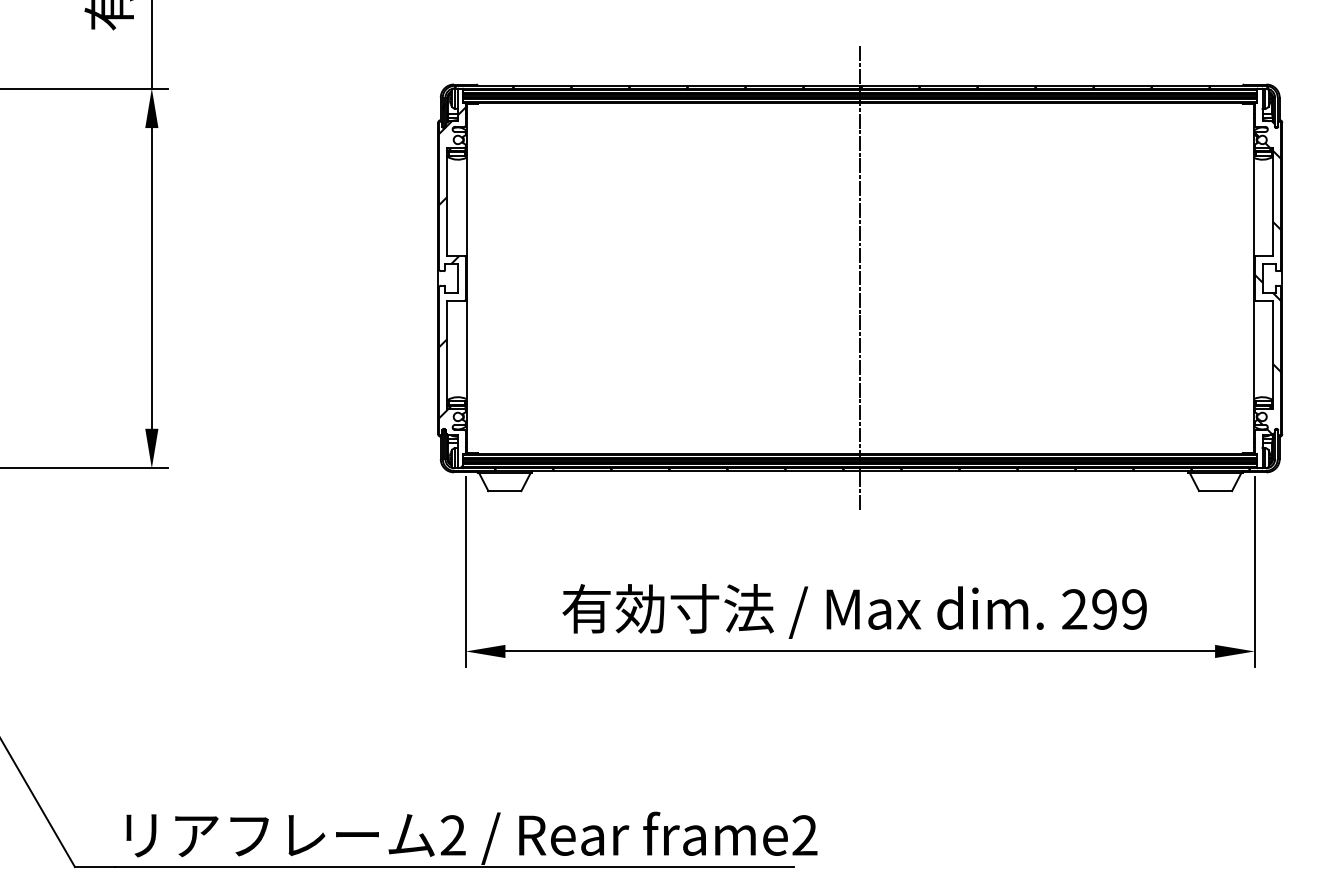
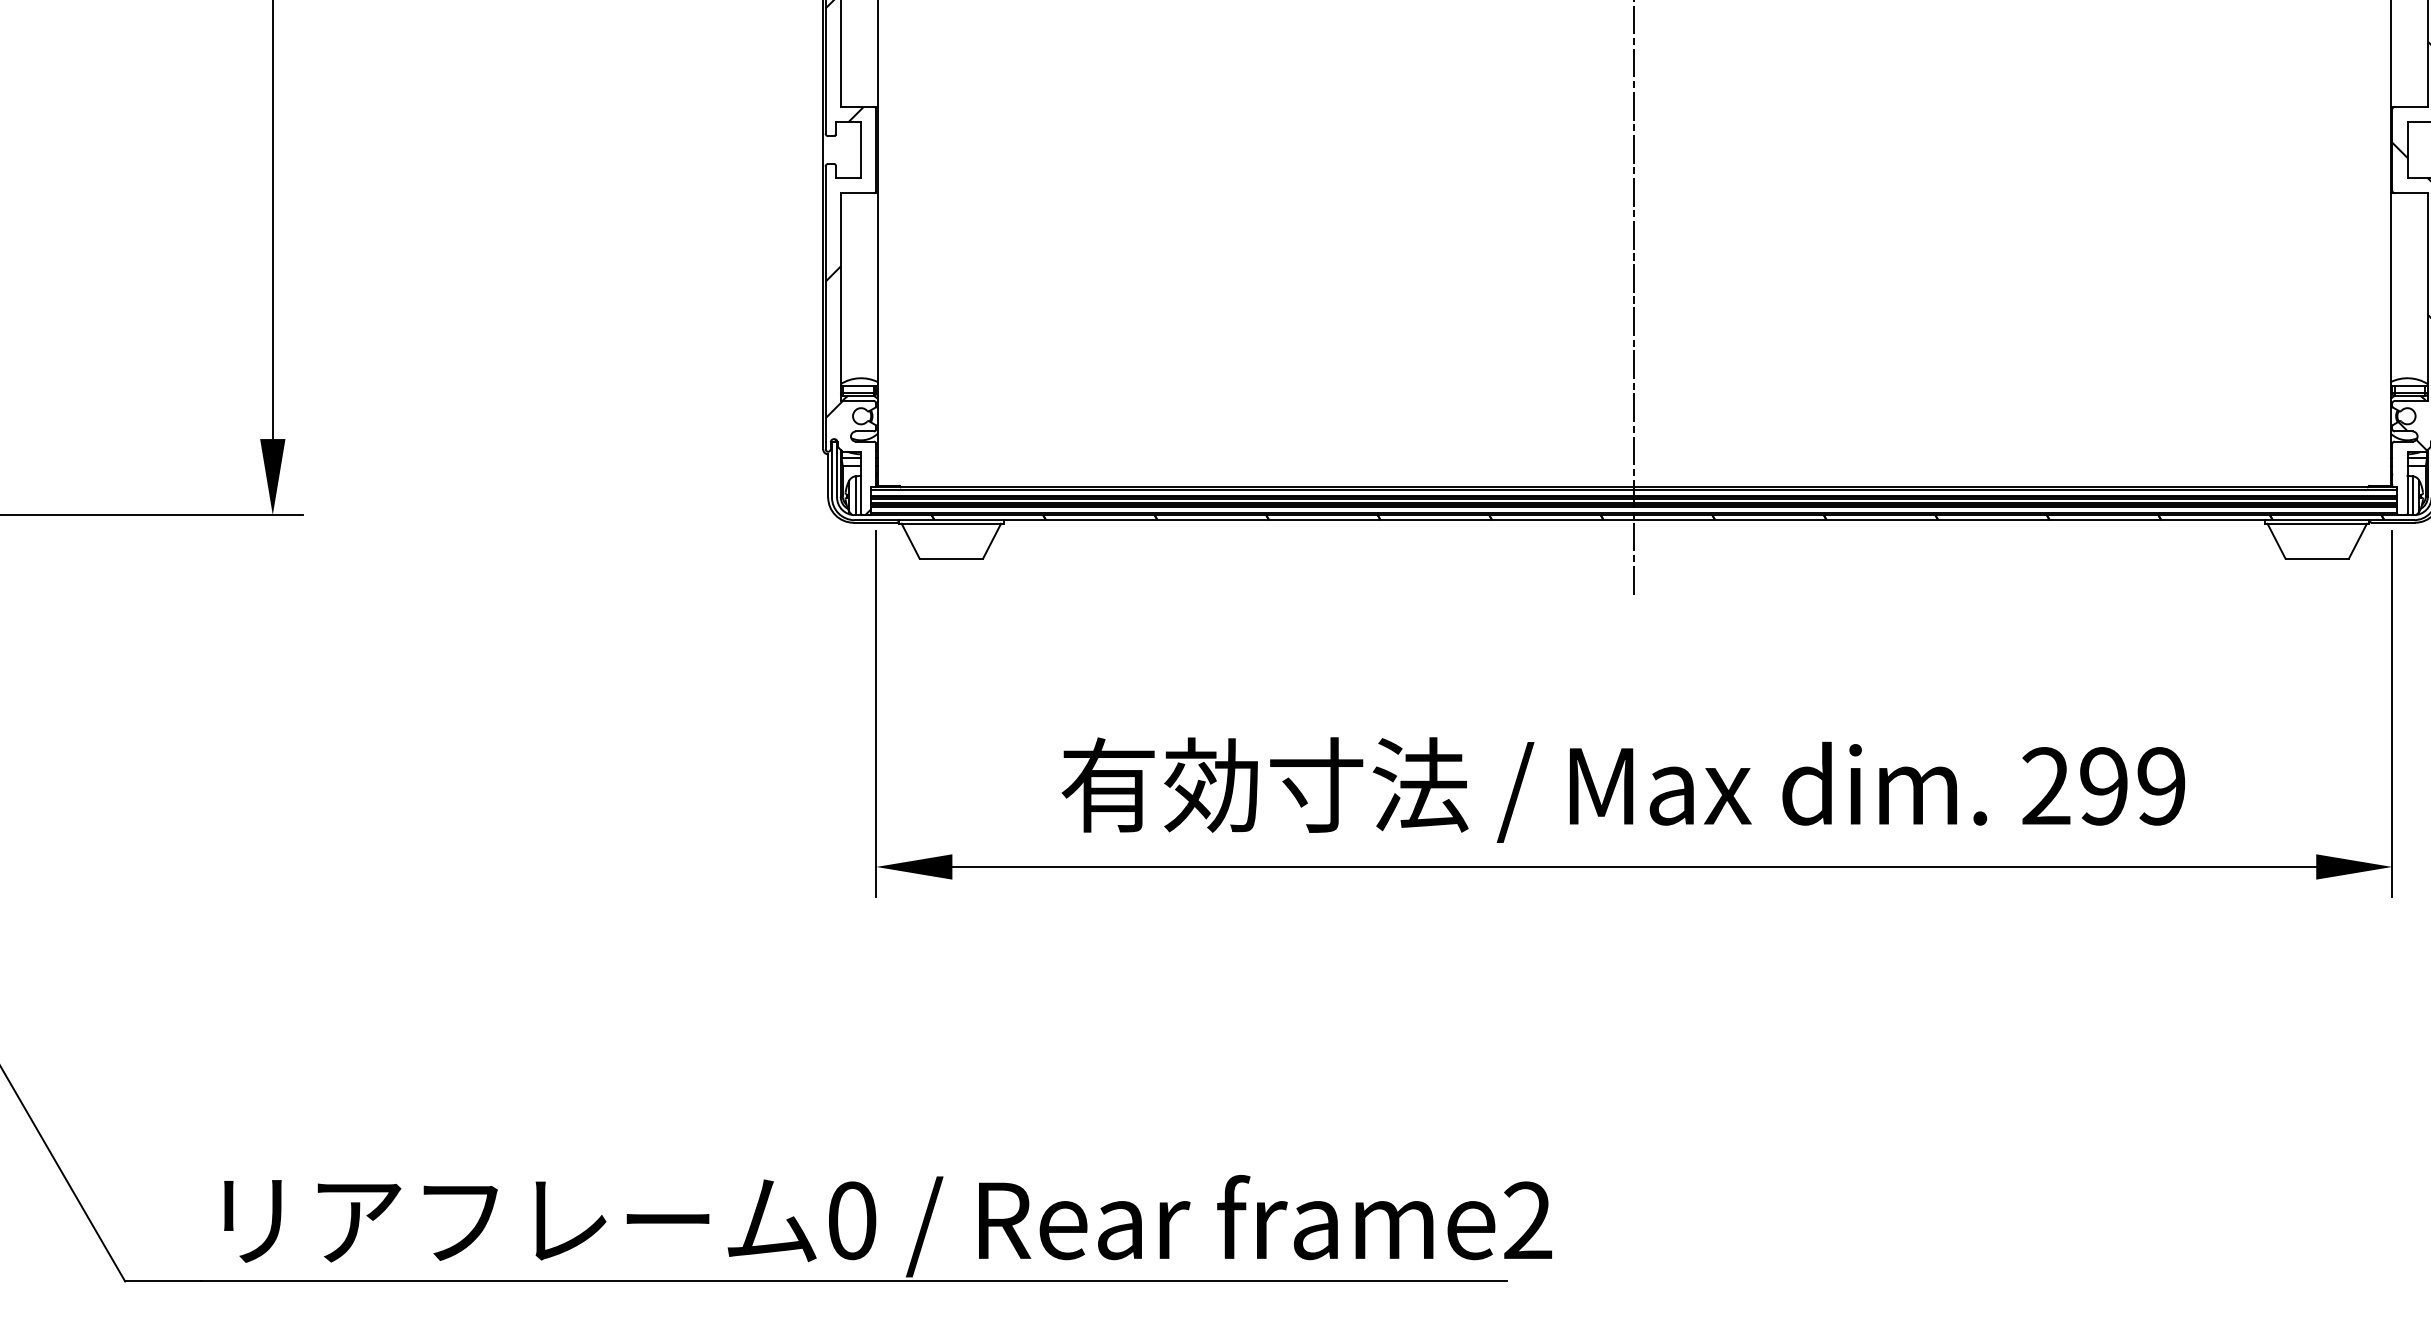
text: (452, 835) -> (850, 1220), 2 -> 0

